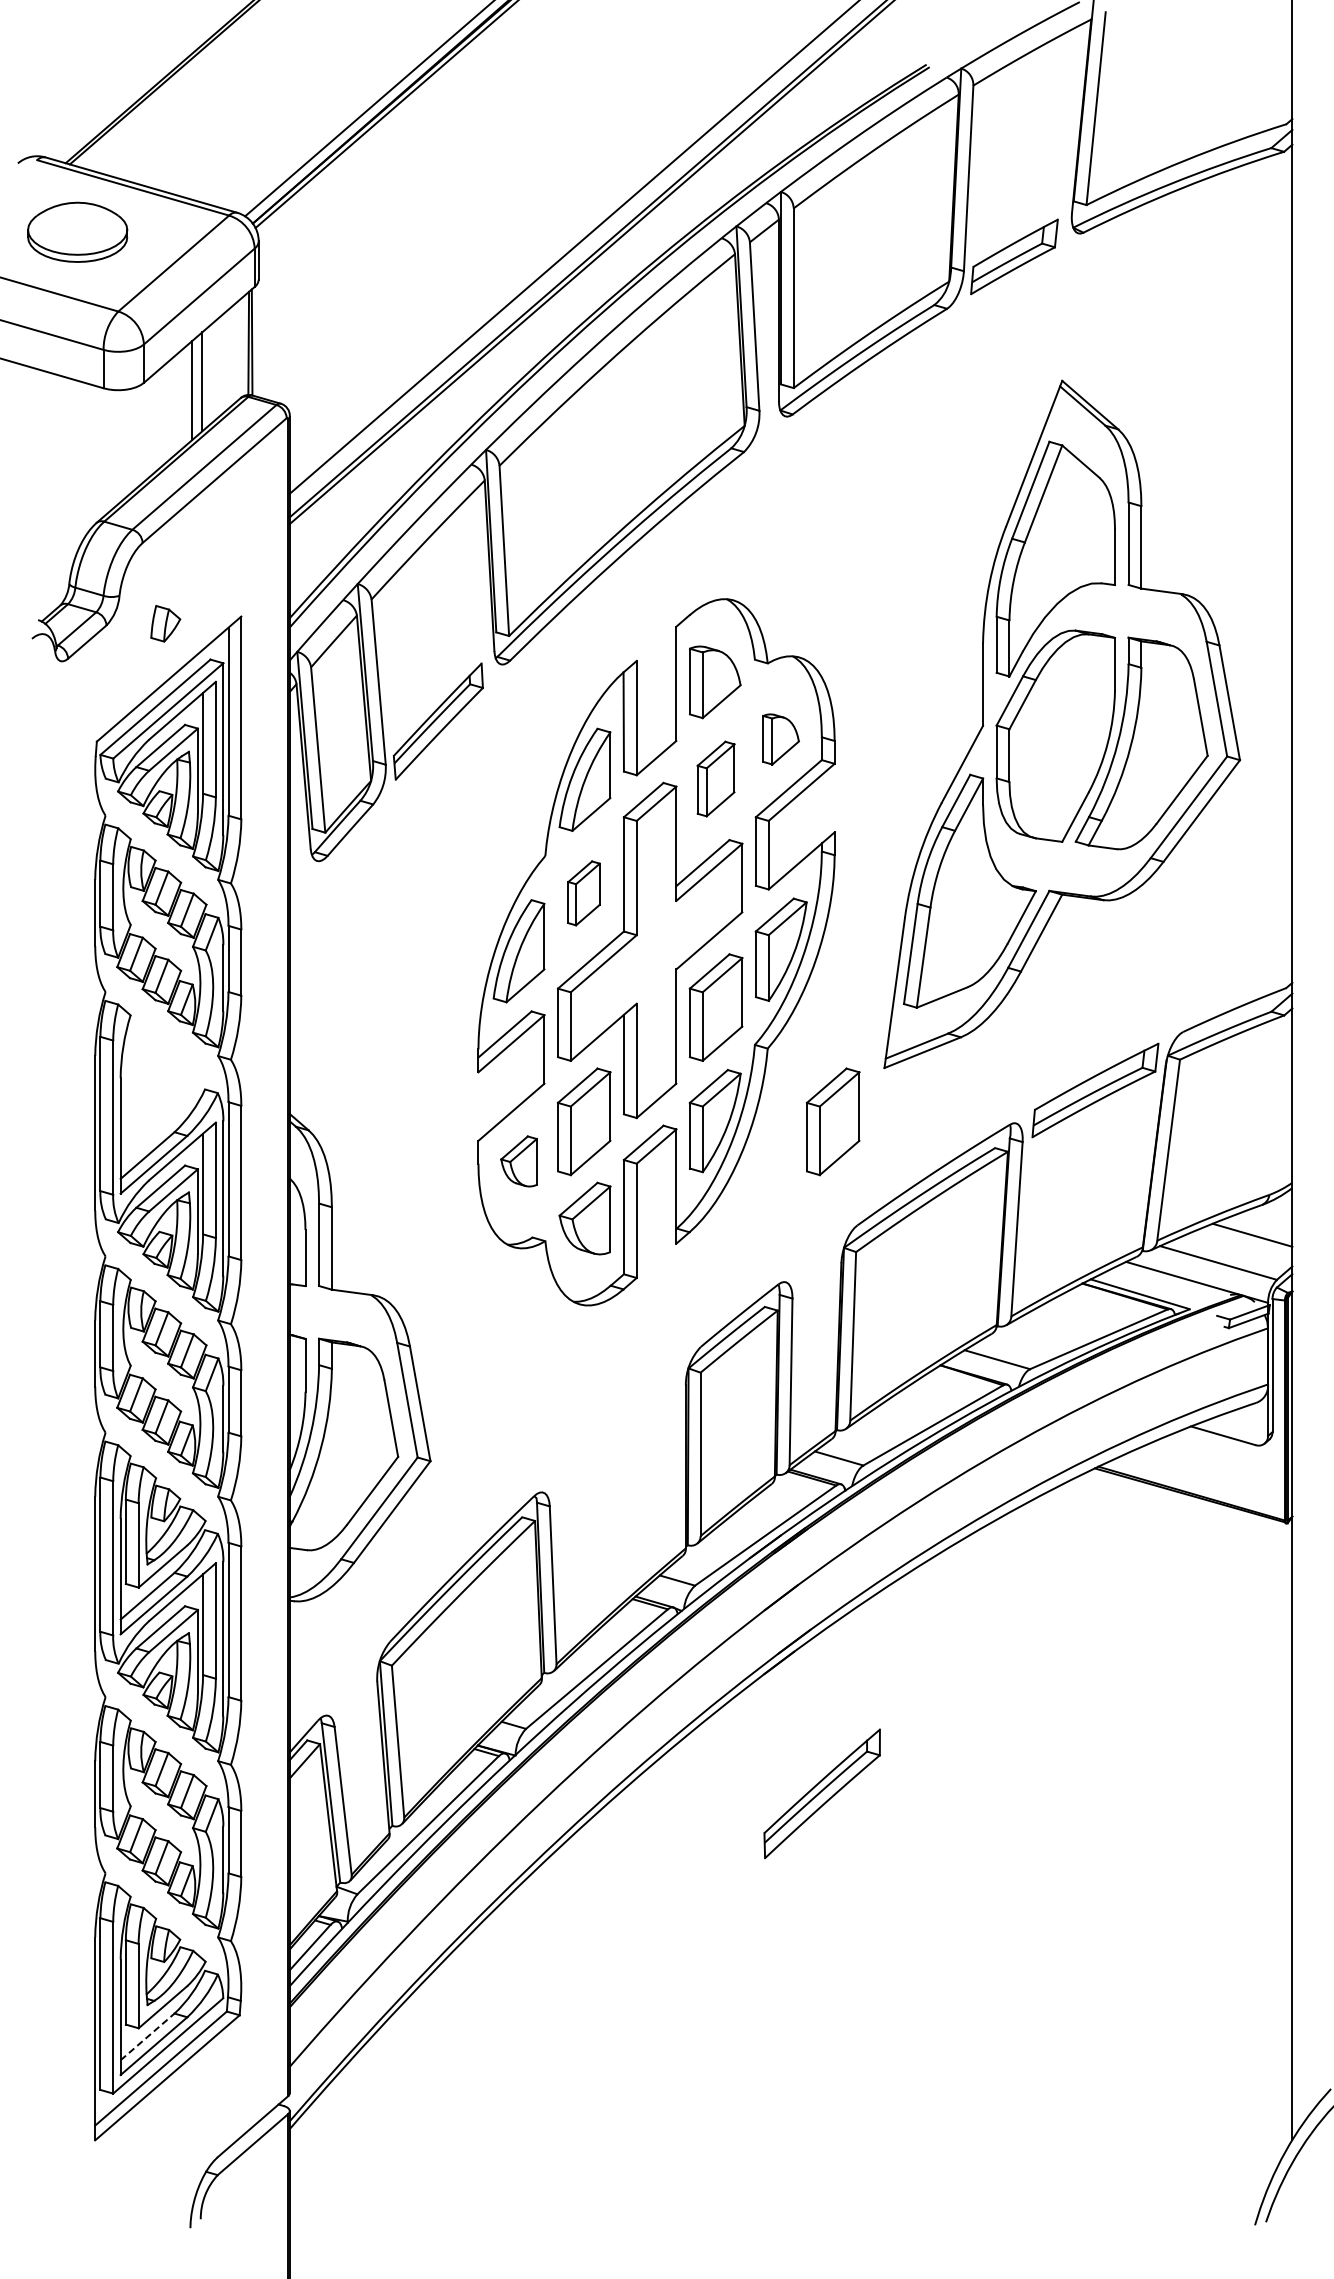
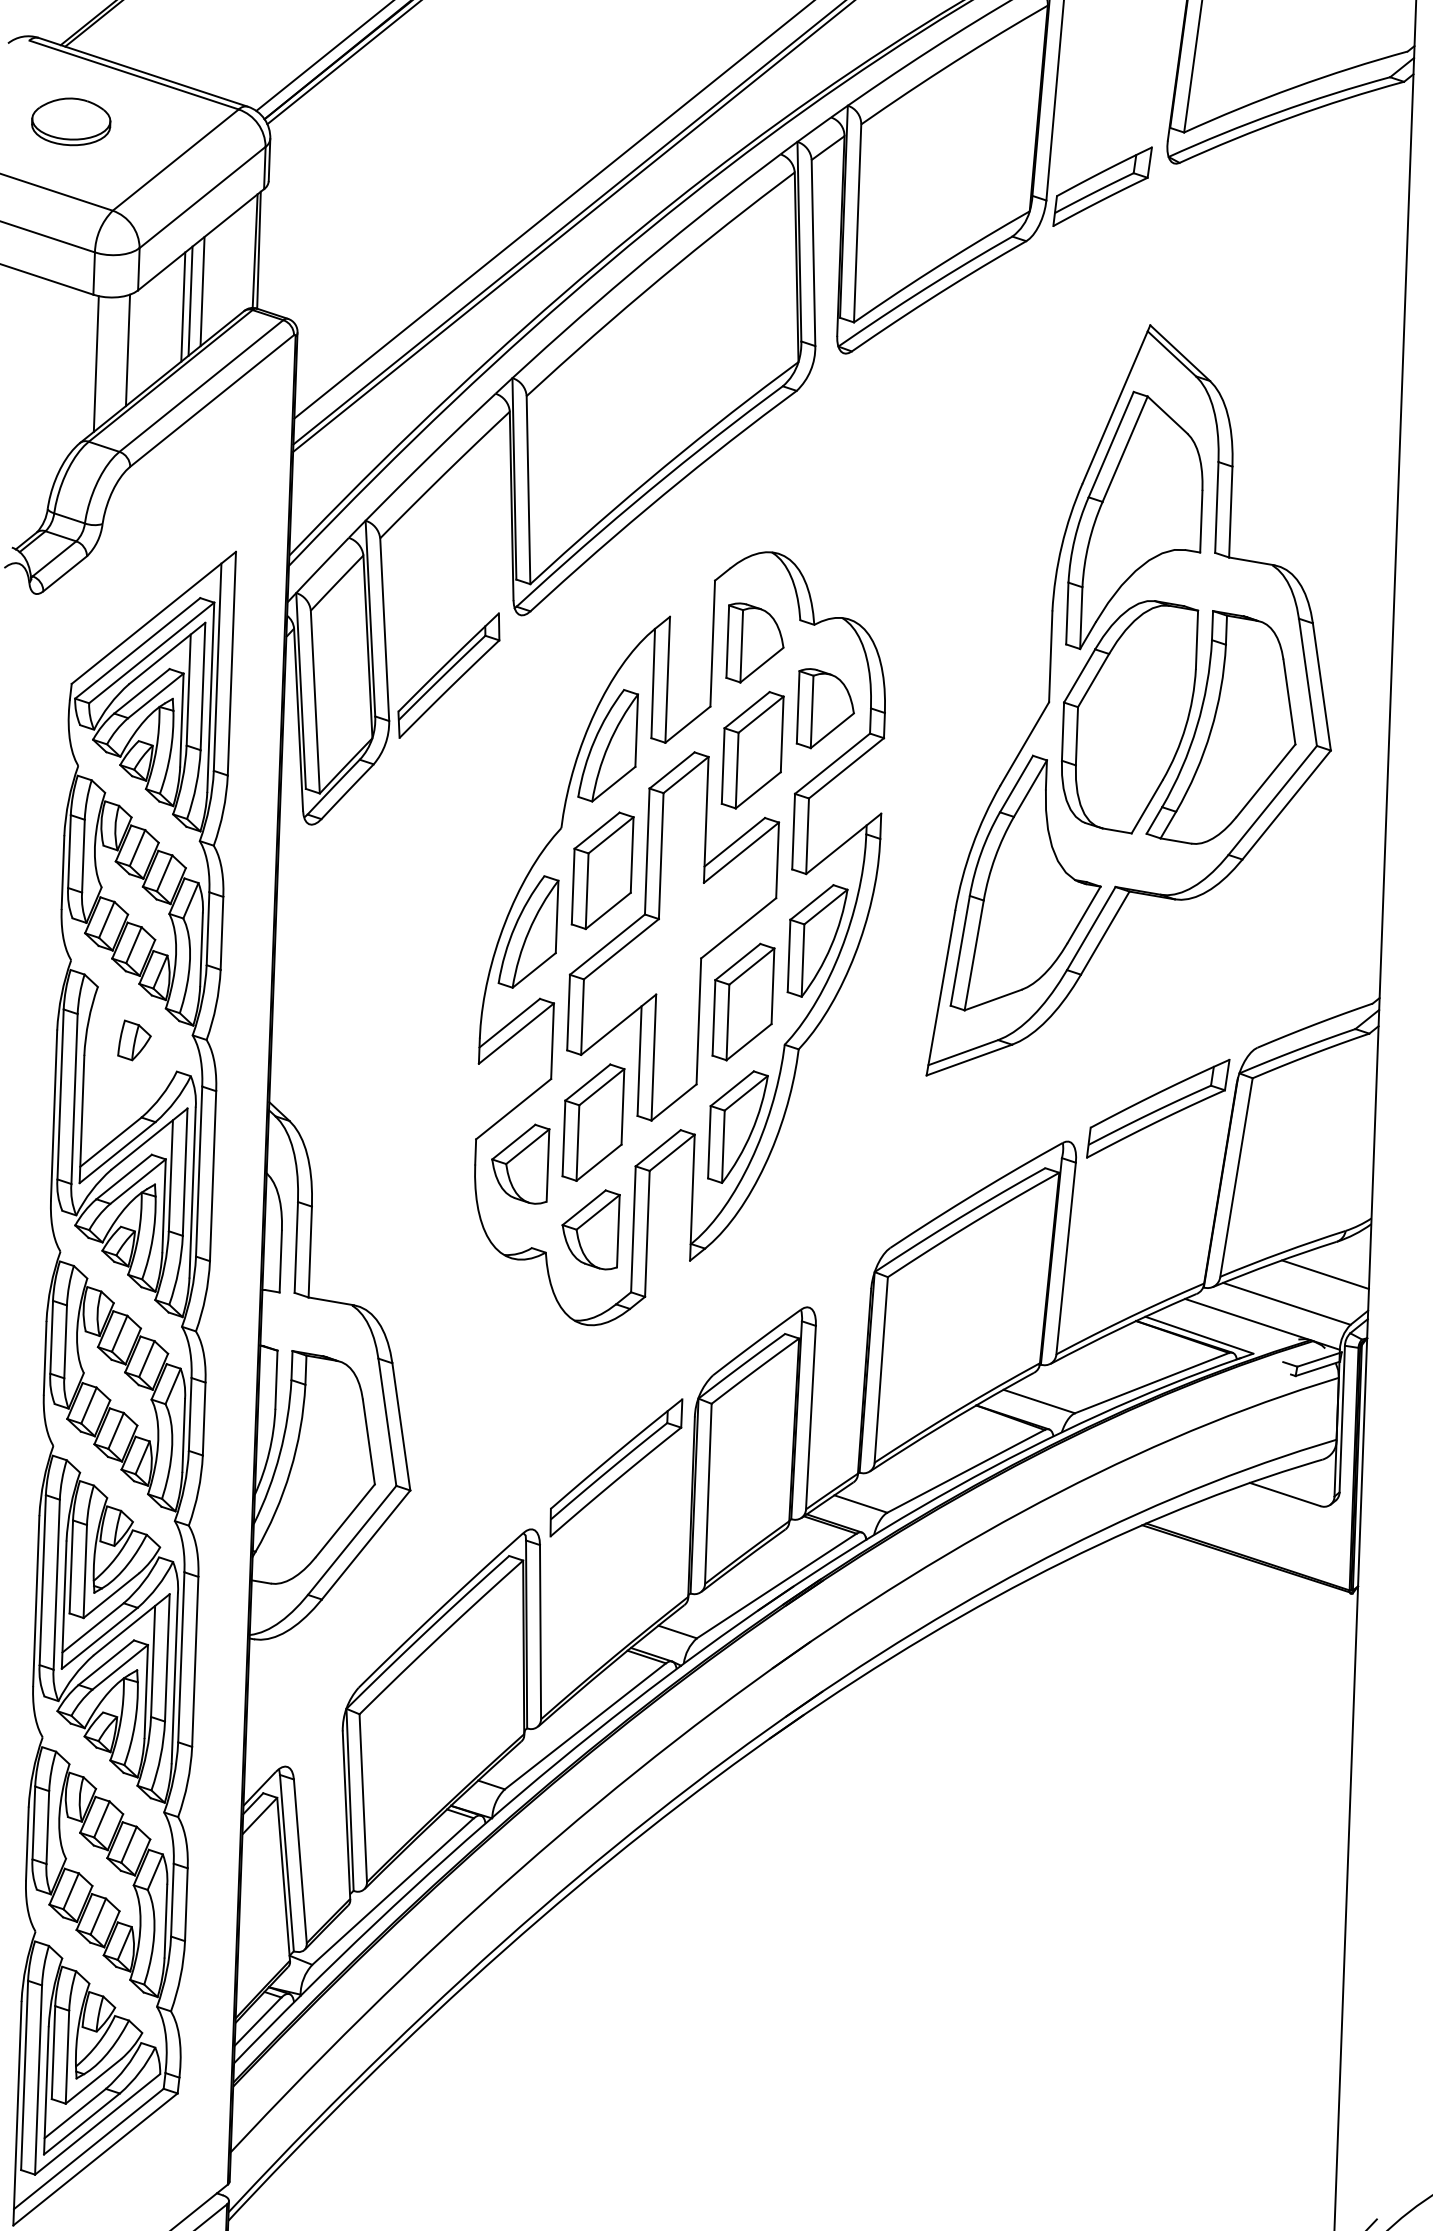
part: (77, 232) -> (70, 121), size x0.71
line: (185, 395) -> (183, 305), added
line: (136, 437) -> (127, 350), added
line: (108, 450) -> (96, 363), added
part: (165, 623) -> (134, 1040), moved
part: (780, 739) -> (825, 709), size x1.43
part: (715, 778) -> (752, 749), size x1.43
part: (583, 893) -> (601, 870), size x1.67
part: (833, 1121) -> (868, 1132), removed
part: (518, 1161) -> (519, 1163), size x1.43
part: (821, 1793) -> (615, 1467), moved
line: (147, 2036) -> (75, 2113), dashed -> solid

